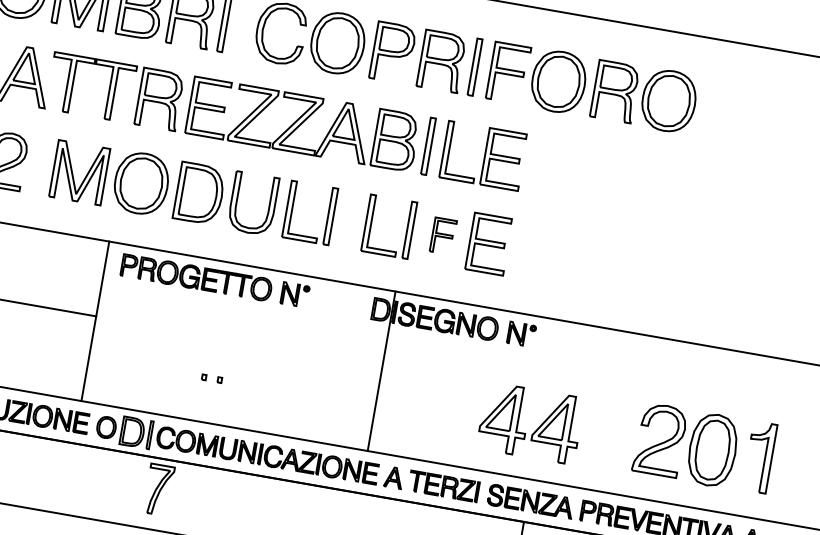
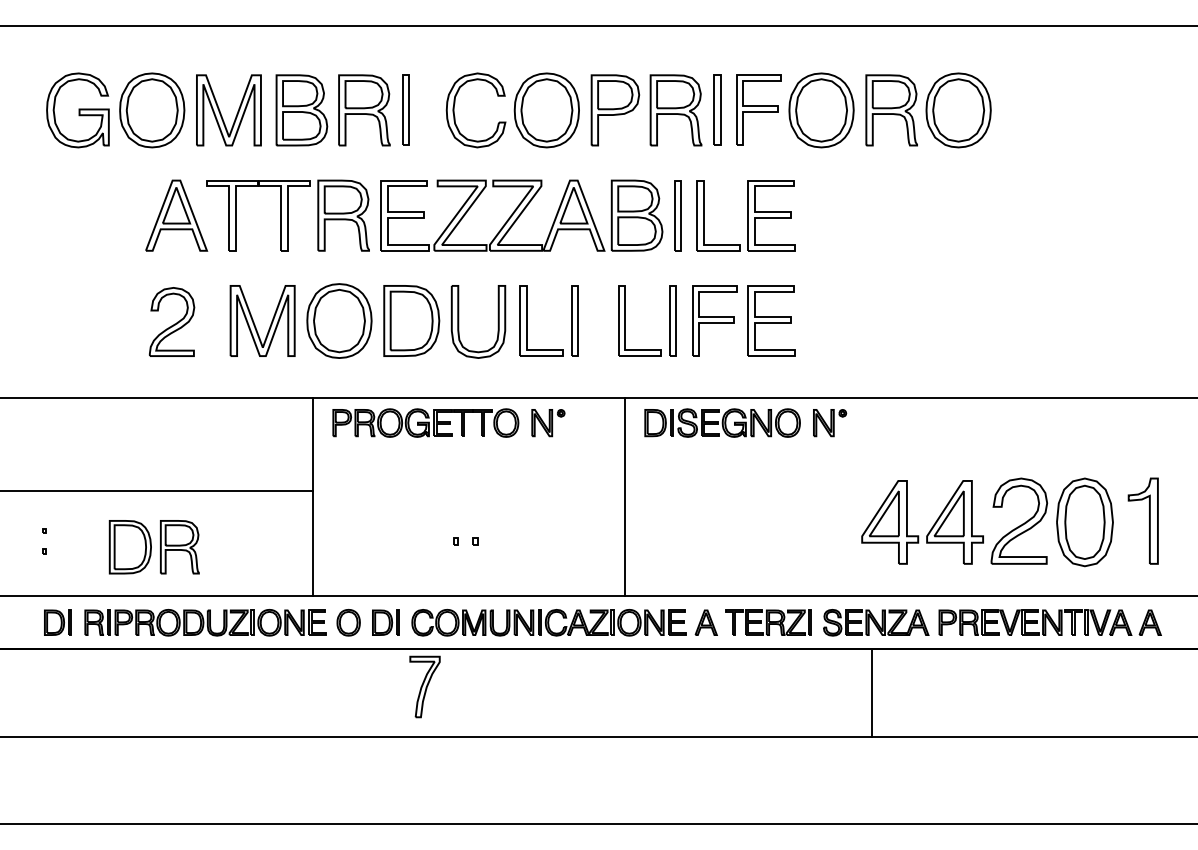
part: (443, 235) -> (714, 320), size x1.67
line: (381, 370) -> (624, 496), moved
part: (537, 428) -> (931, 527), moved
part: (136, 432) -> (385, 622), size x0.71

